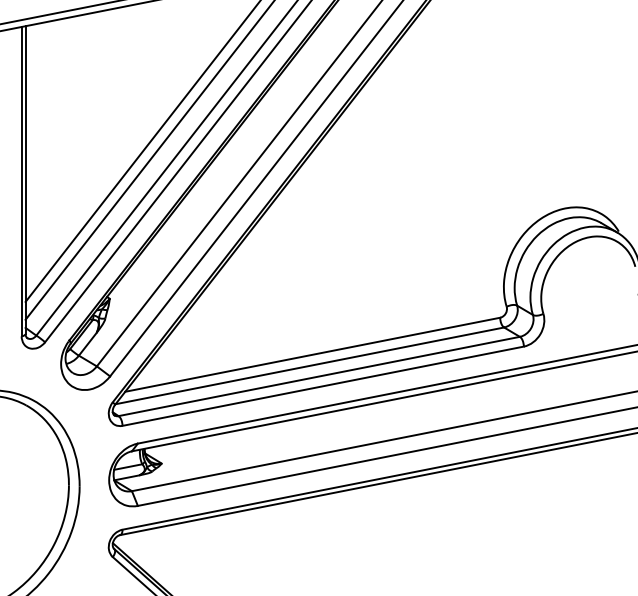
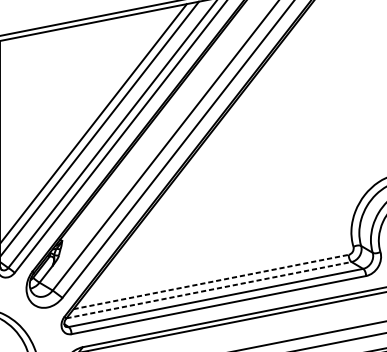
line: (313, 354) -> (211, 281), solid -> dashed
line: (310, 365) -> (209, 289), solid -> dashed

